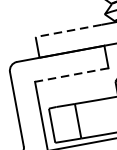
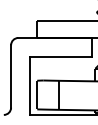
line: (68, 30) -> (64, 20), dashed -> solid
line: (71, 74) -> (60, 56), dashed -> solid

